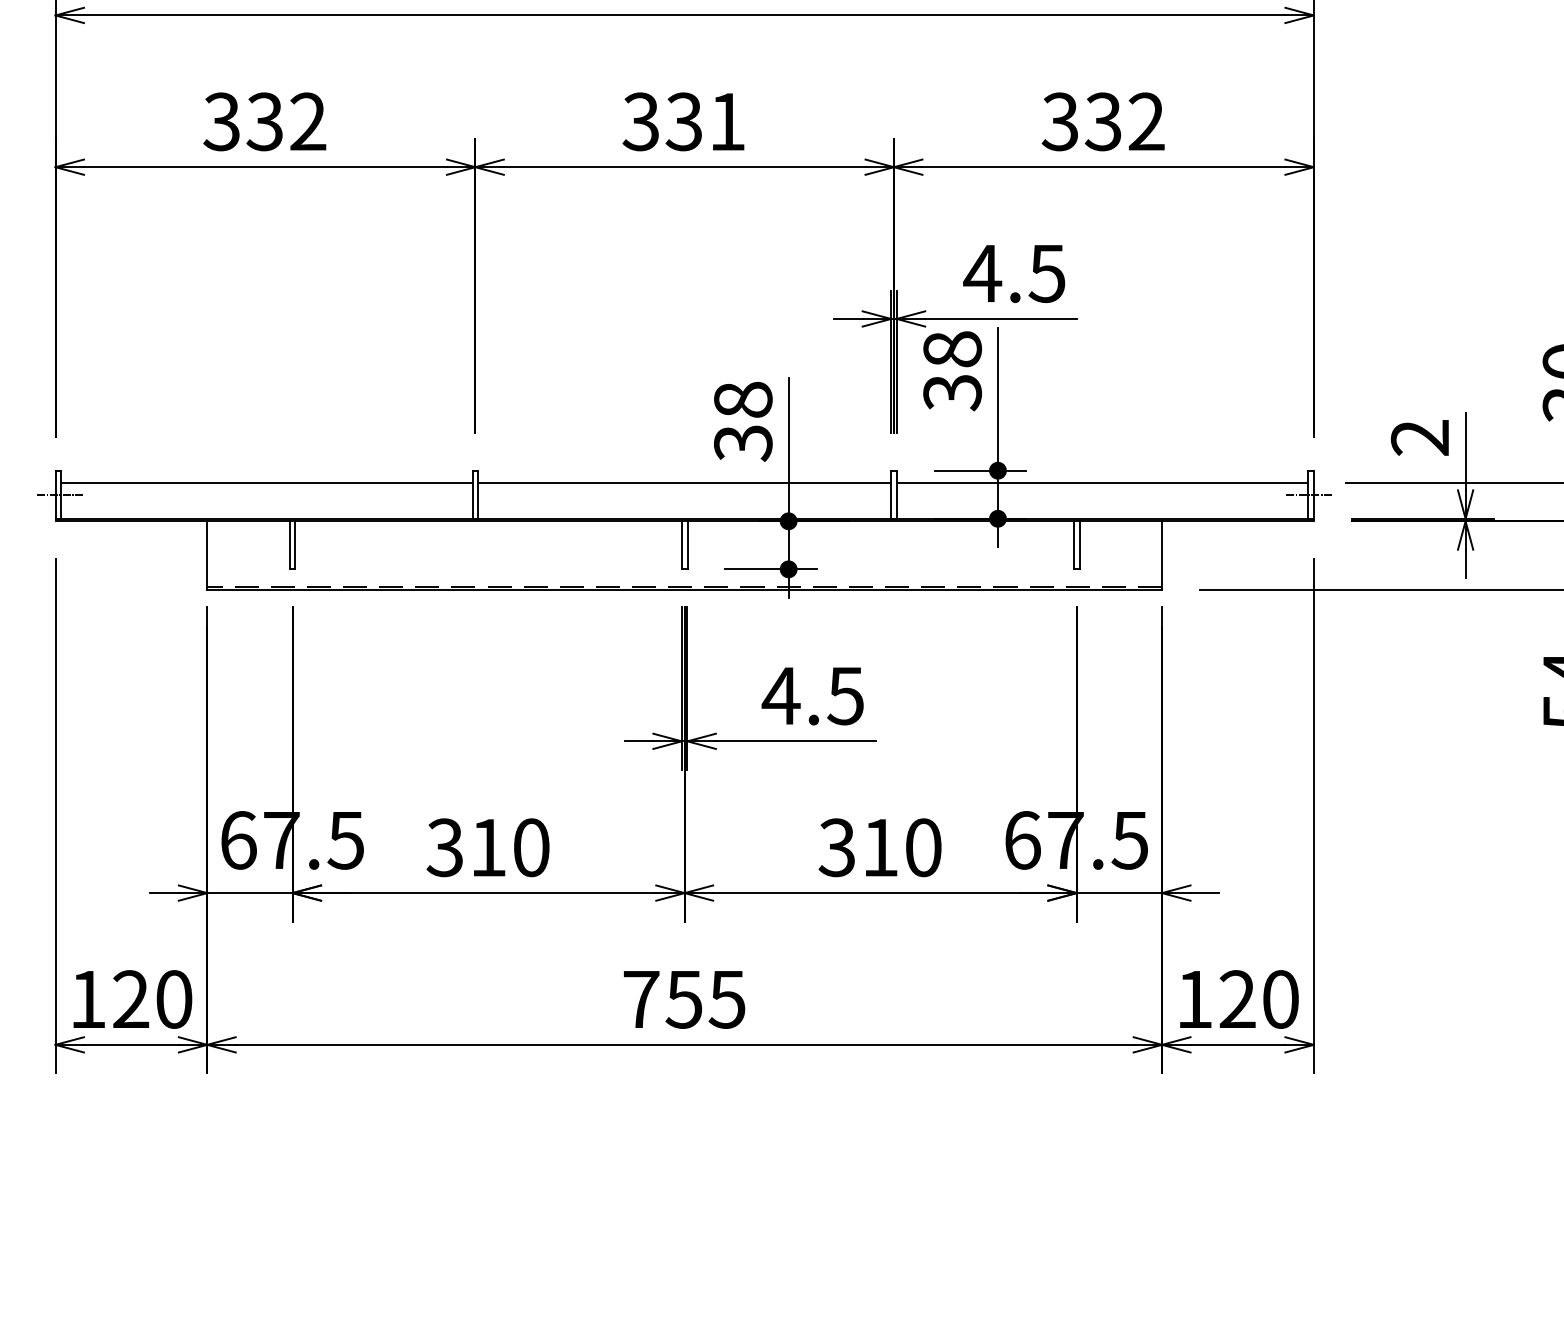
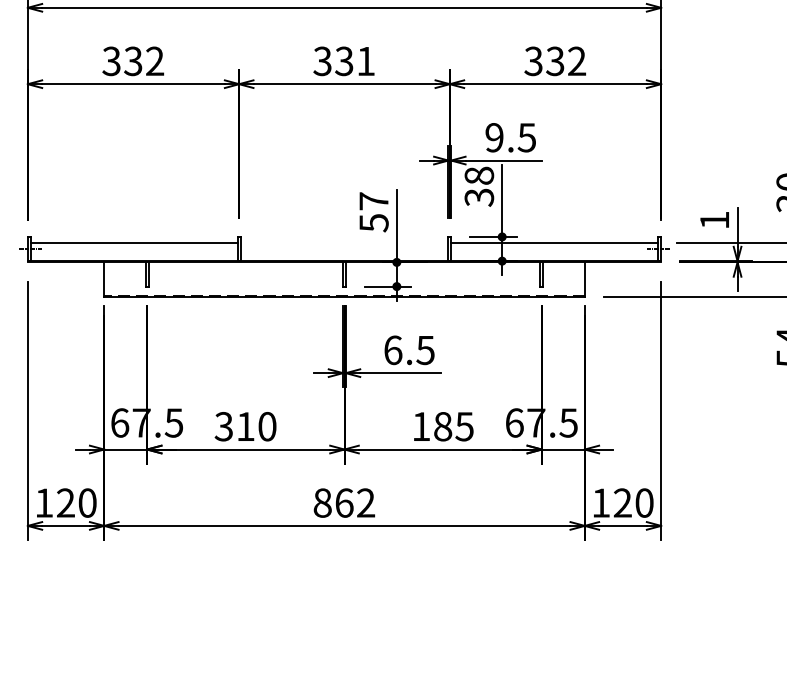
text: (982, 273) -> (494, 137), 4.5 -> 9.5
text: (742, 422) -> (373, 212), 38 -> 57
text: (1419, 438) -> (714, 220), 2 -> 1
line: (684, 483) -> (344, 243), removed
text: (780, 696) -> (392, 350), 4.5 -> 6.5
text: (879, 847) -> (442, 426), 310 -> 185
text: (684, 998) -> (344, 502), 755 -> 862

